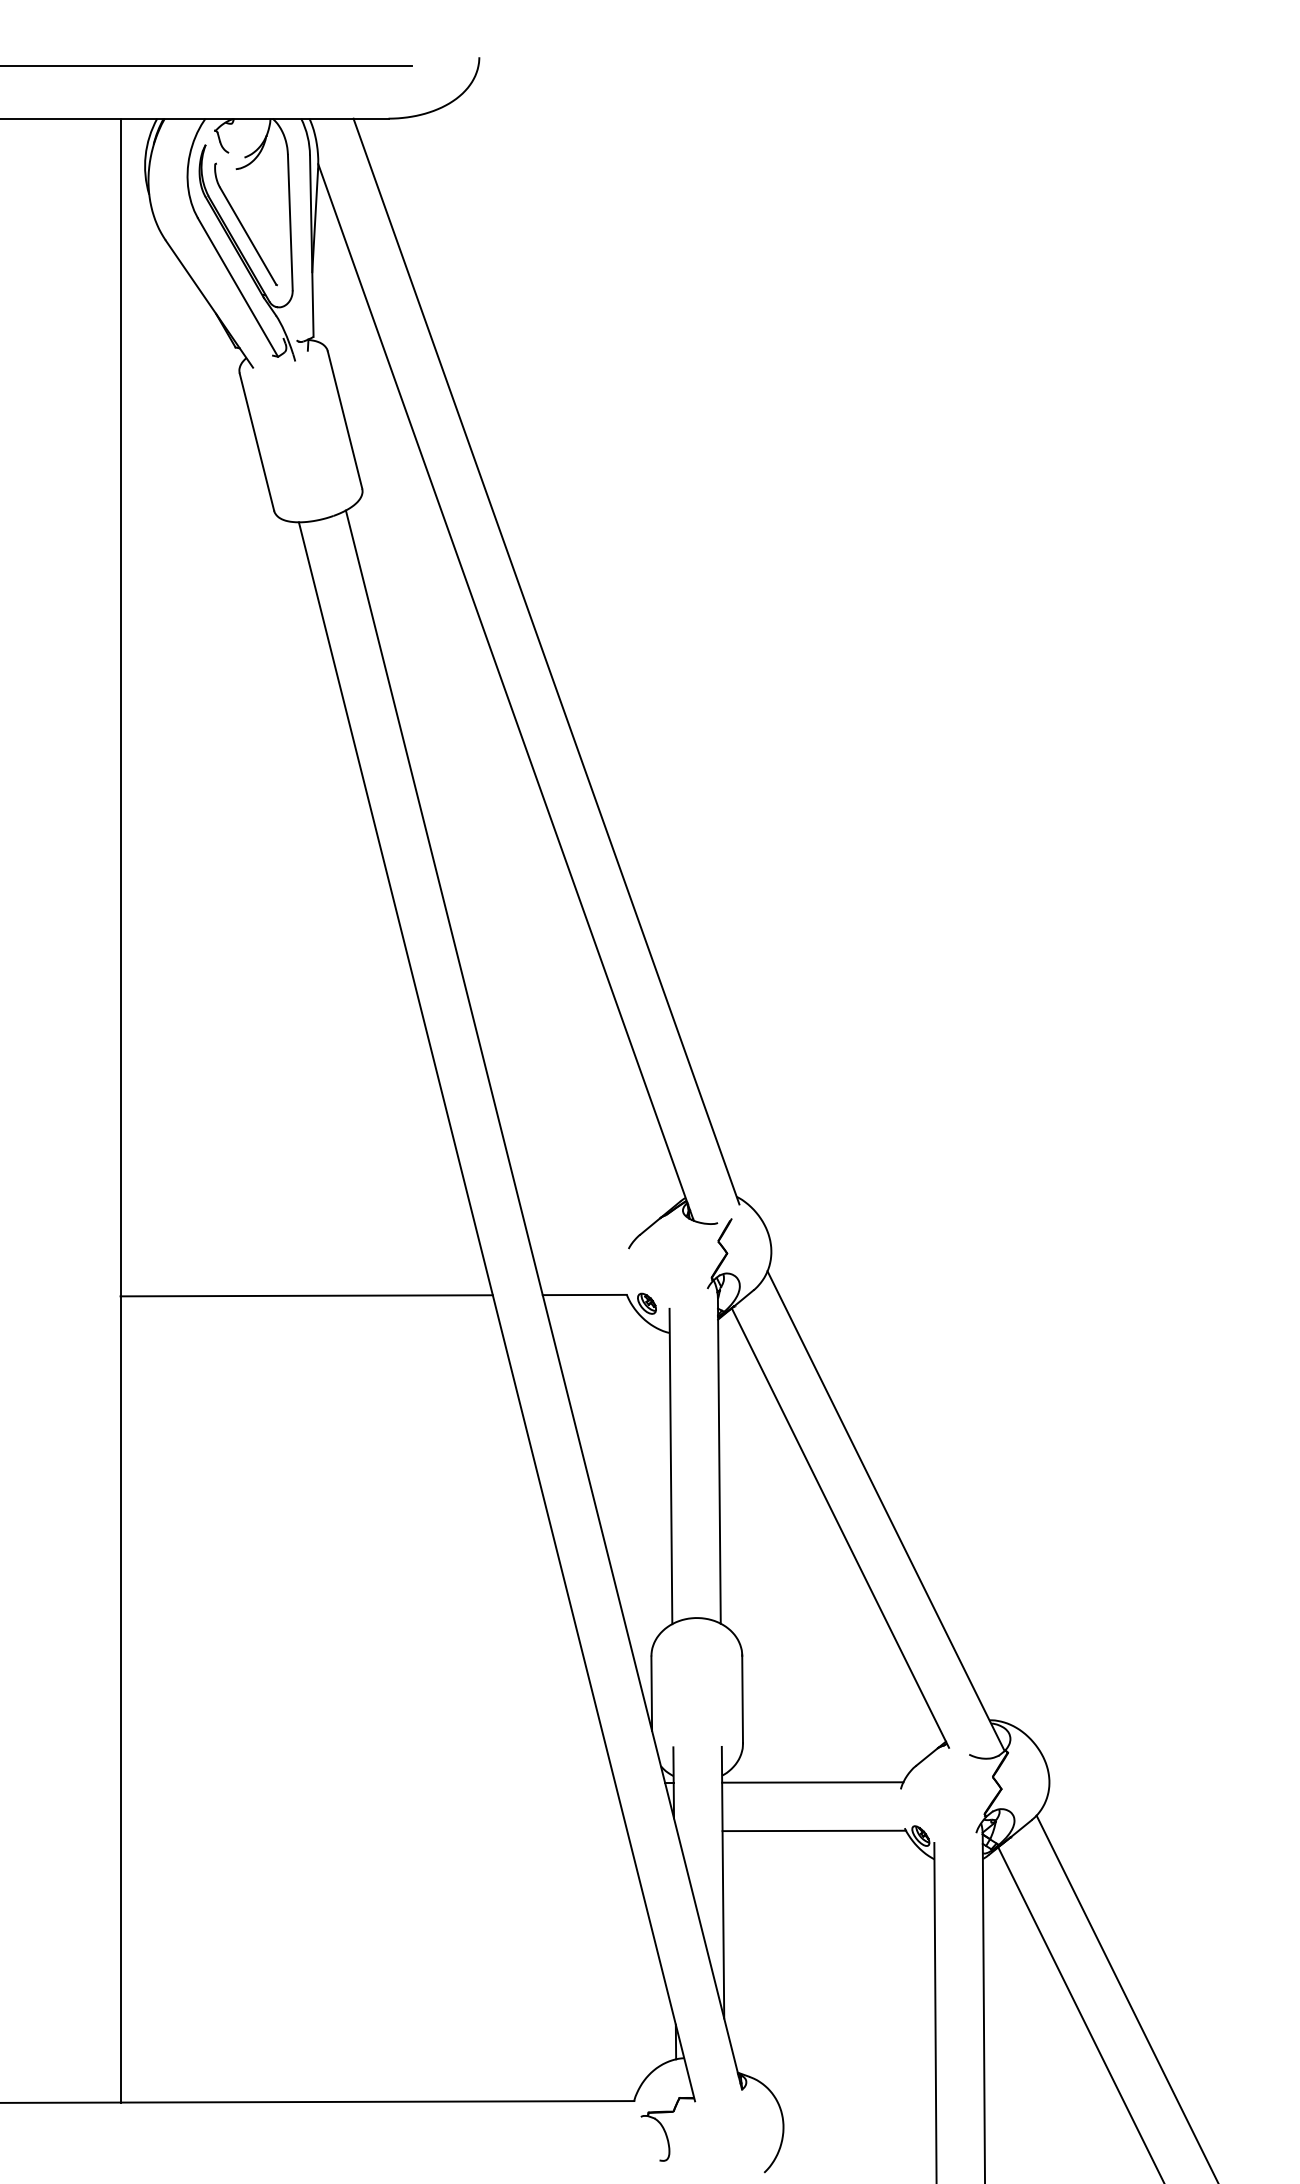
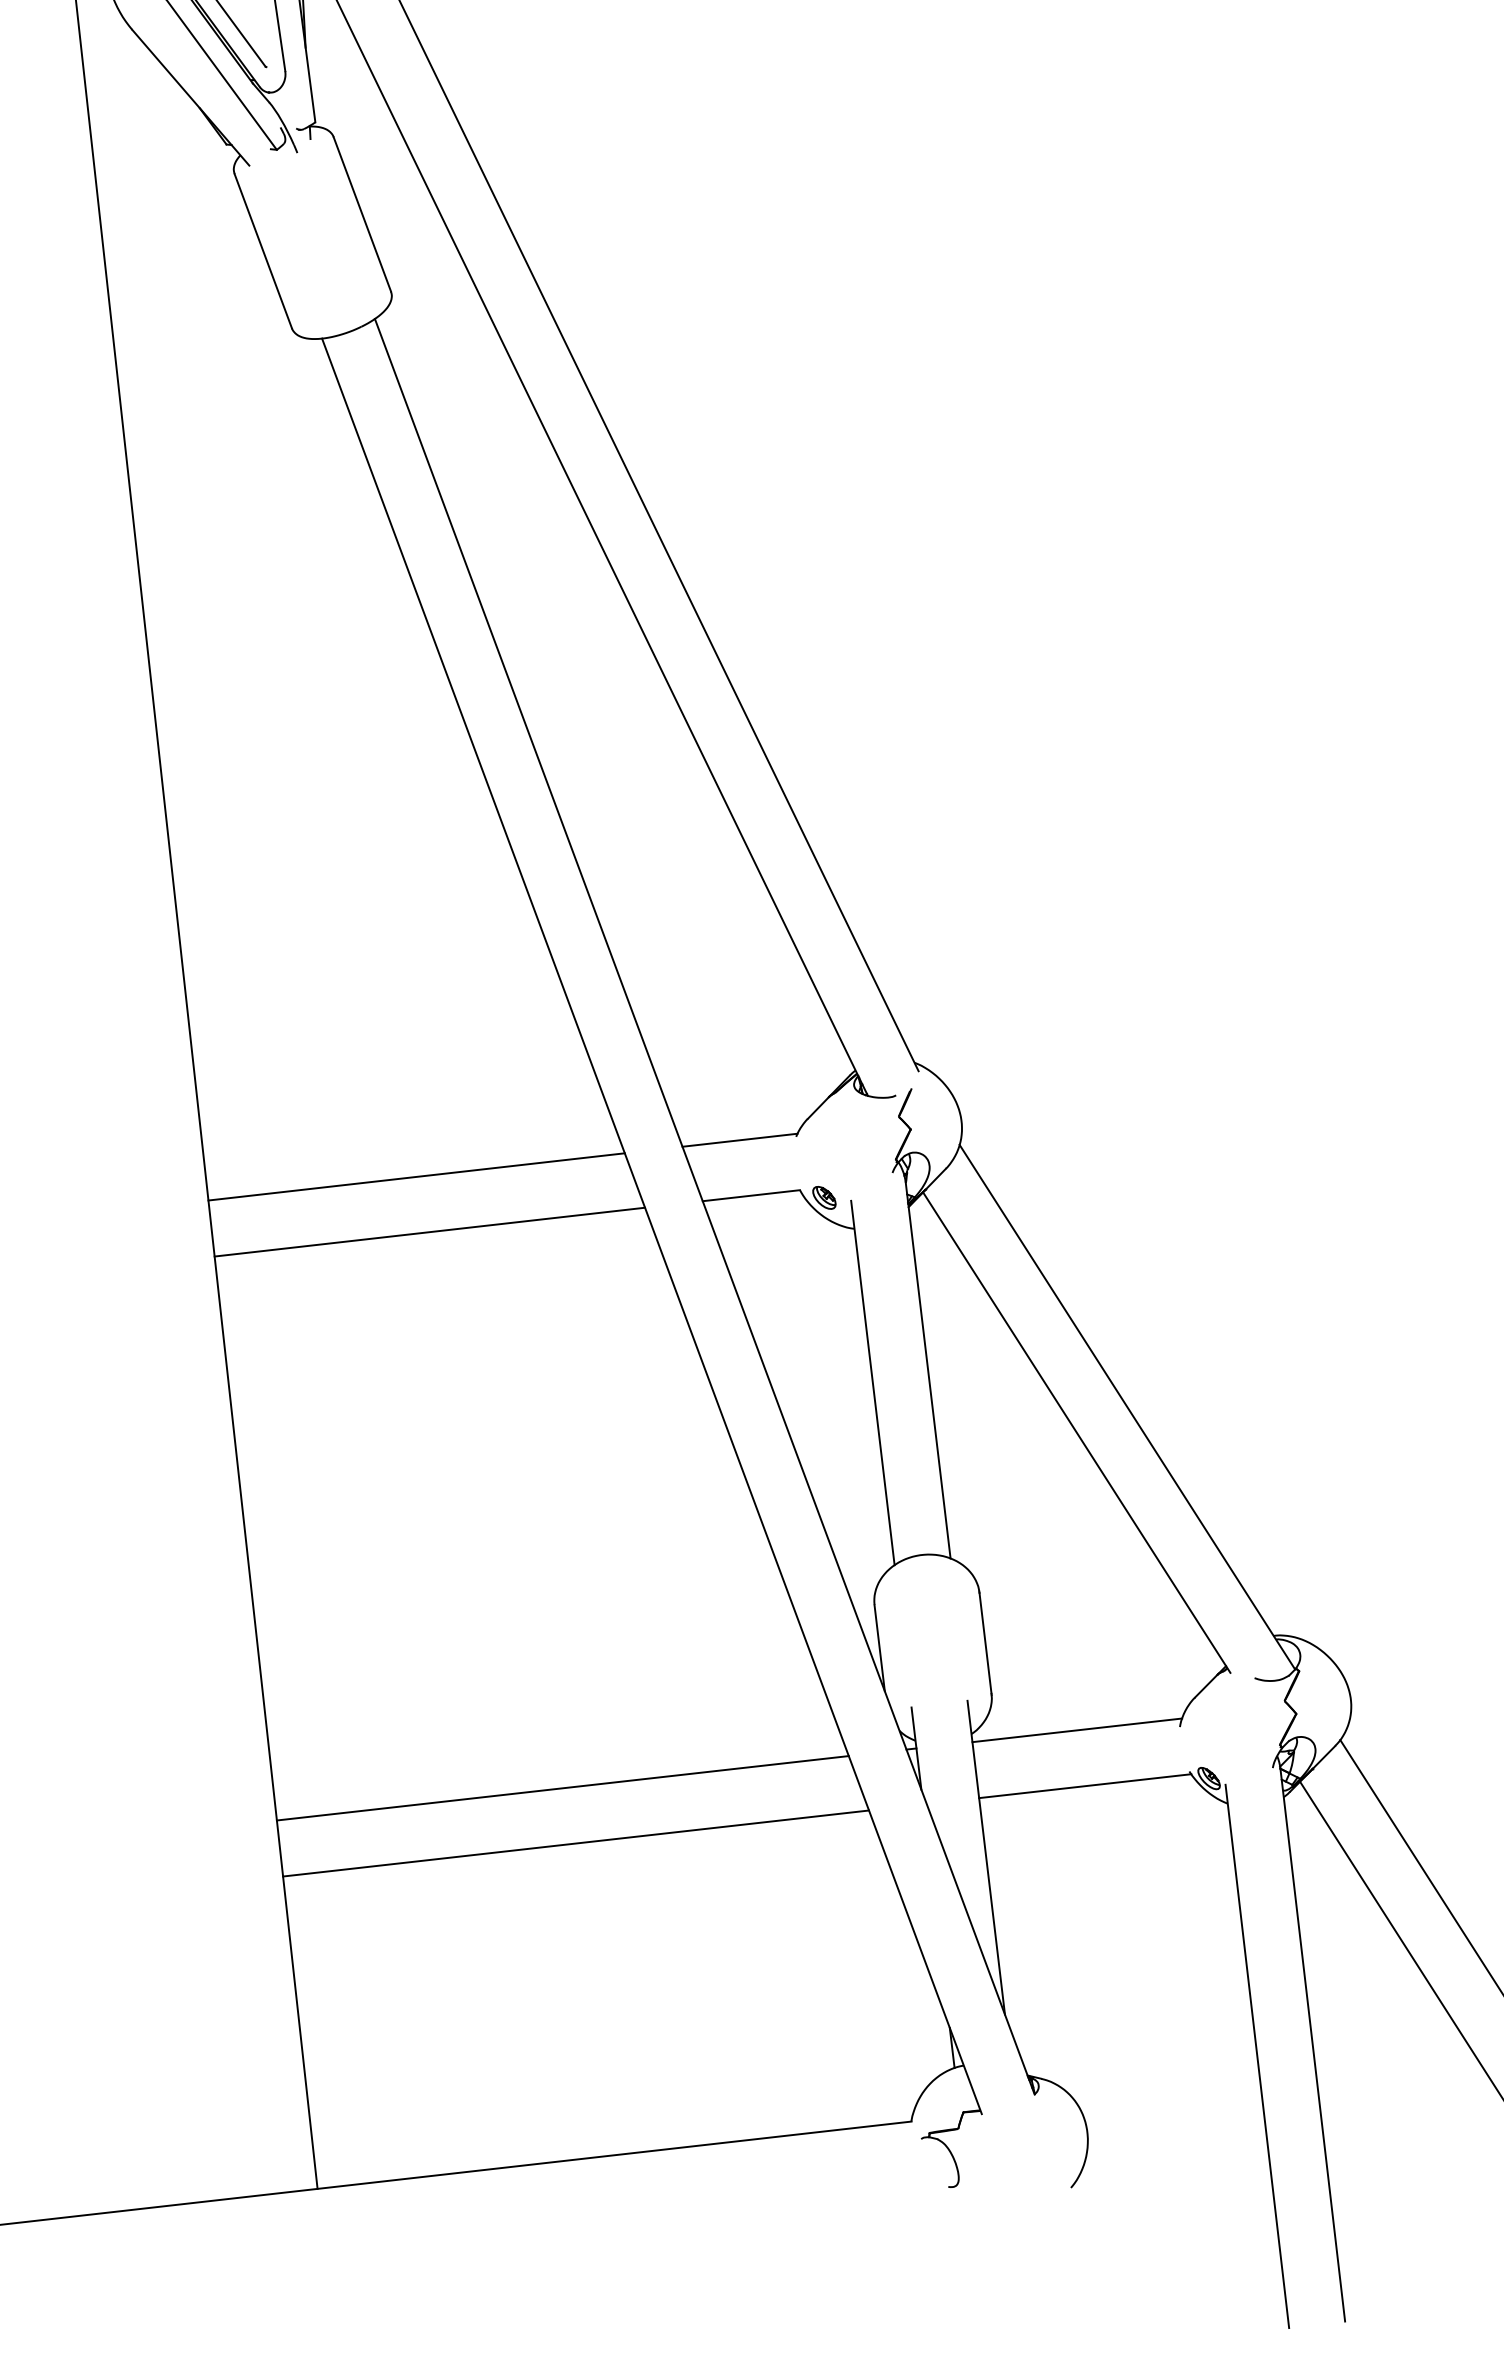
line: (300, 1246) -> (416, 1175), added
line: (580, 1246) -> (740, 1140), added
line: (367, 1783) -> (562, 1788), added
line: (373, 1831) -> (575, 1843), added

